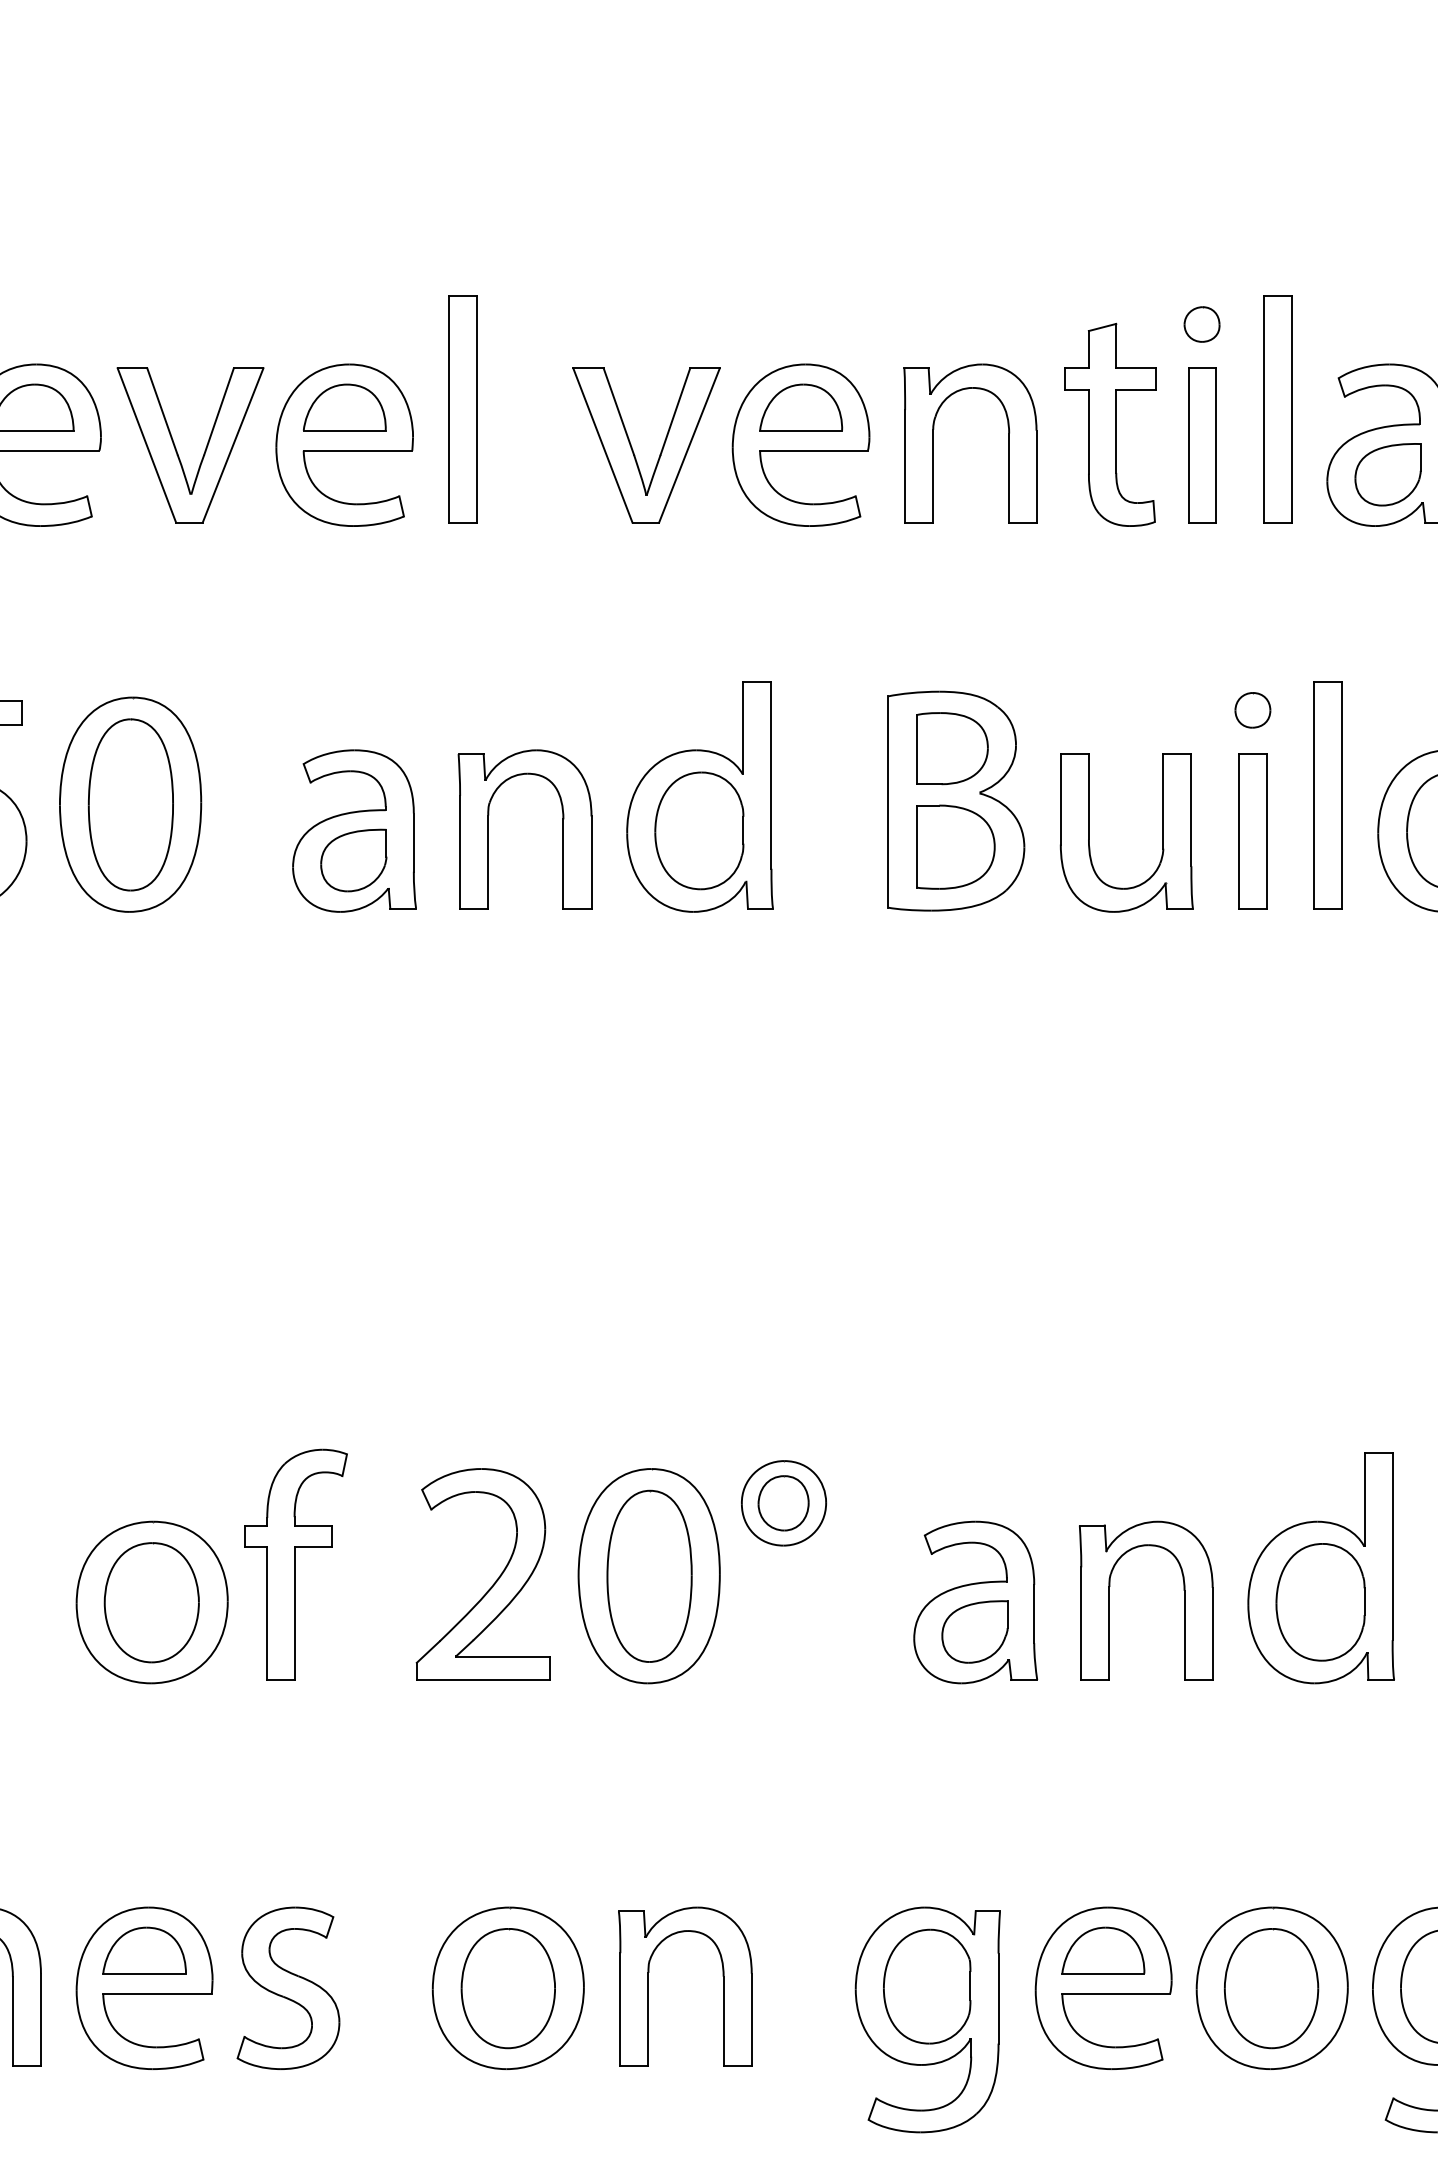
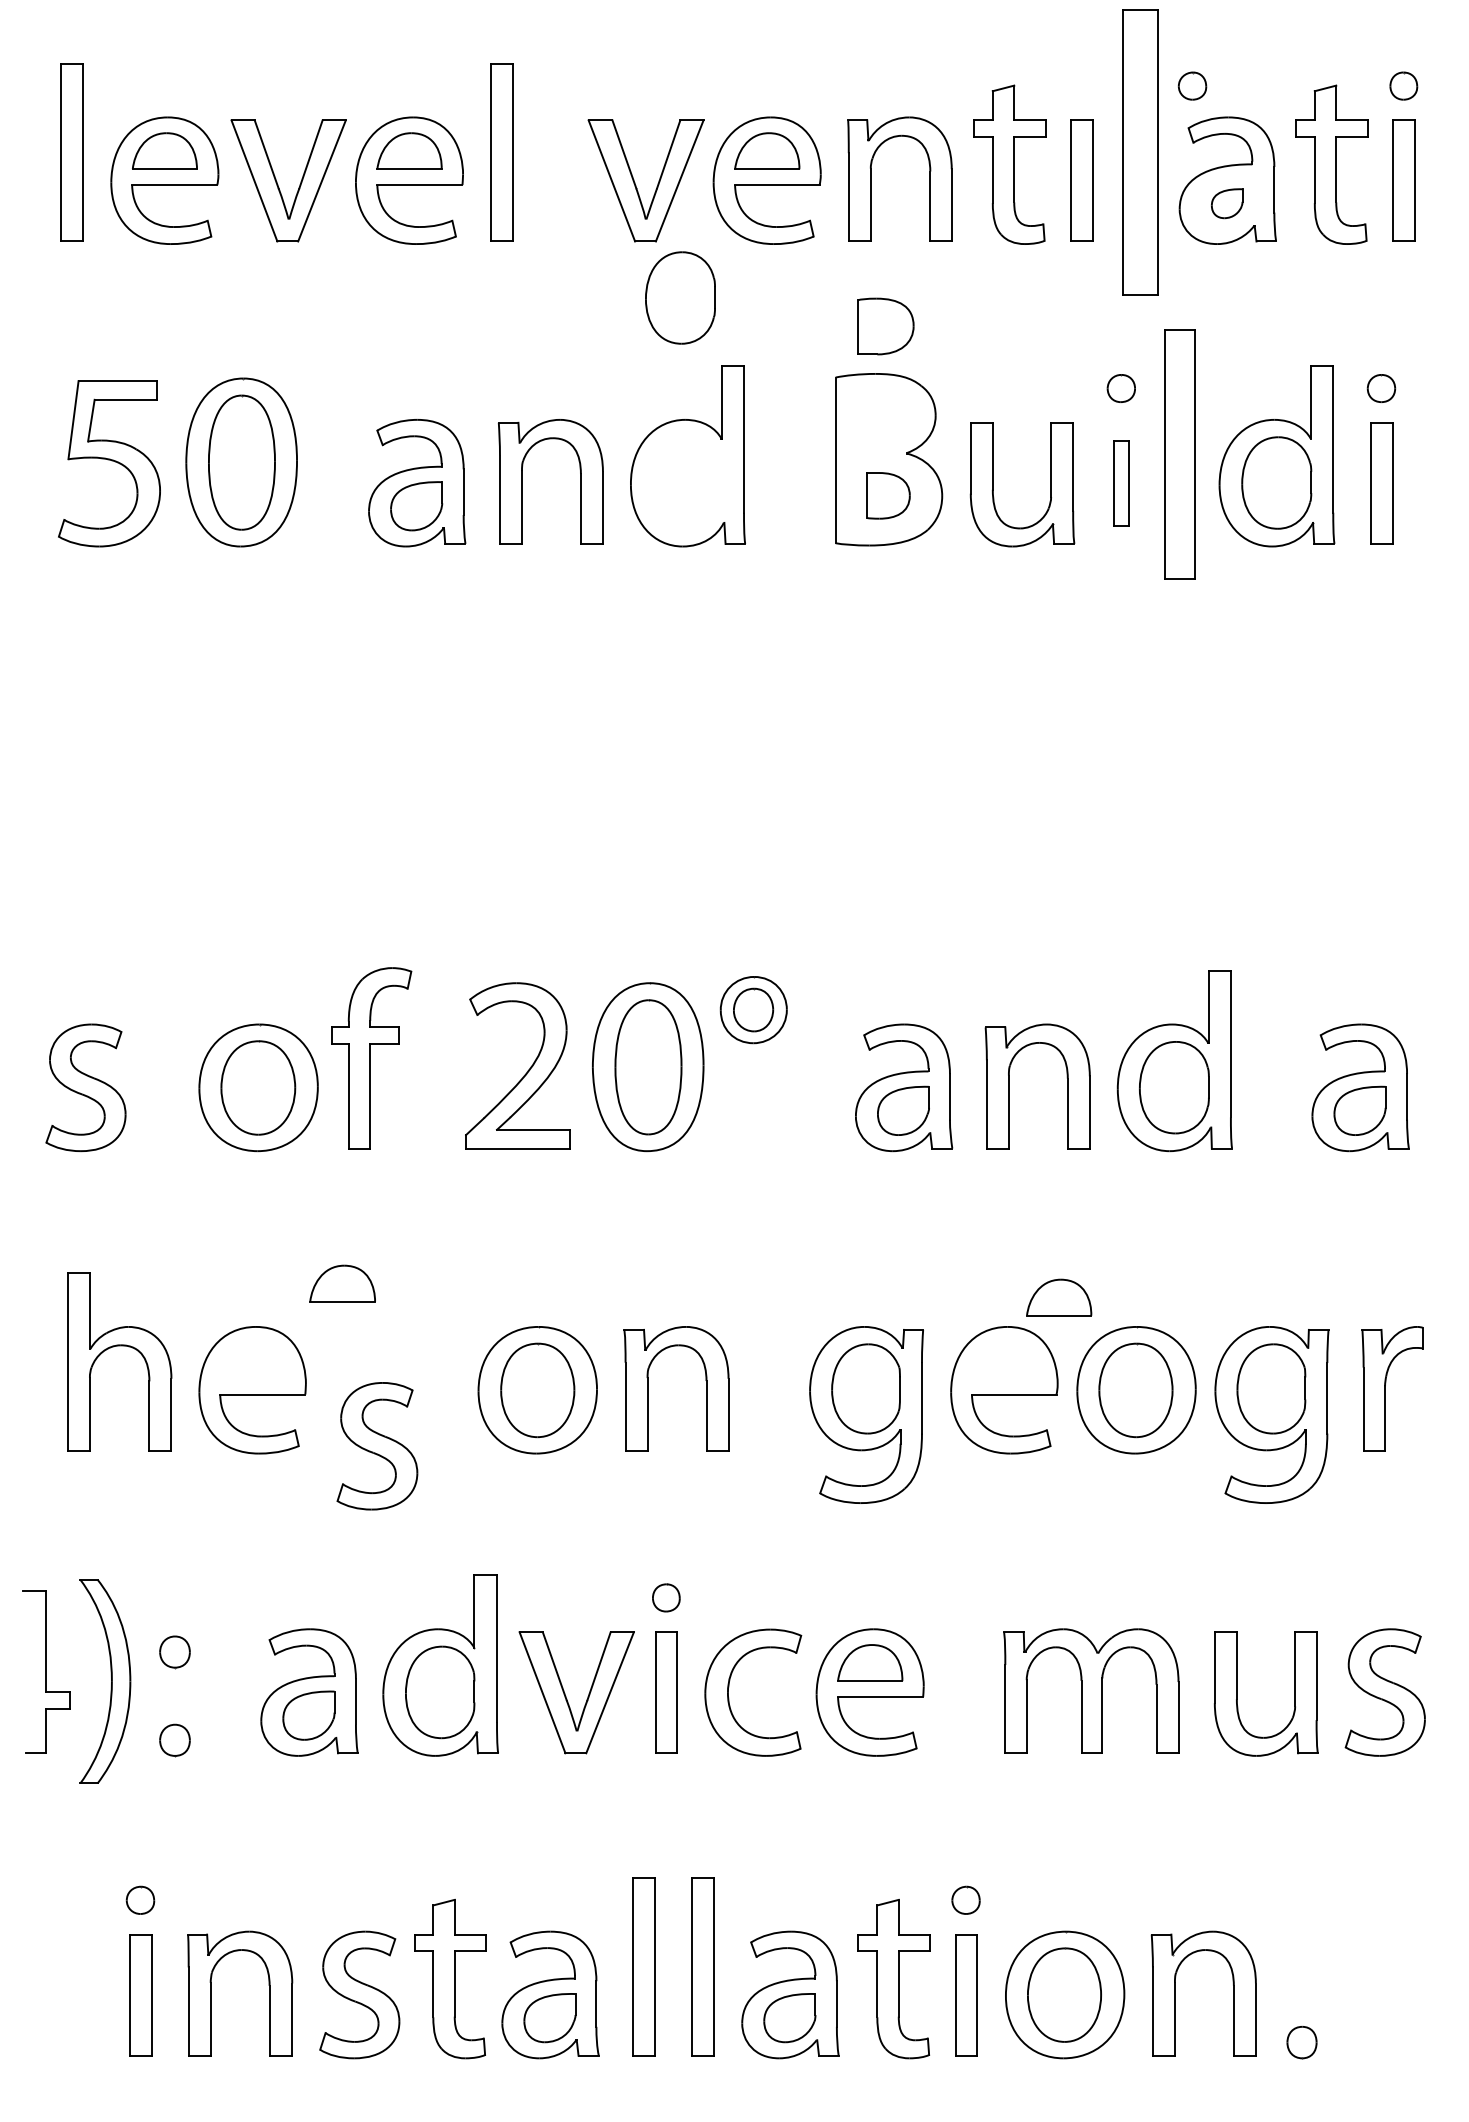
part: (1202, 323) -> (1192, 85), moved
part: (1277, 409) -> (1140, 152), size x1.6
part: (1387, 474) -> (1226, 203), size x0.6
part: (951, 748) -> (885, 326), moved
part: (1328, 794) -> (1180, 454), size x1.4
part: (699, 830) -> (680, 297), moved
part: (1253, 831) -> (1121, 483), size x0.7
part: (955, 846) -> (888, 495), size x0.7
part: (144, 1950) -> (342, 1283), moved
part: (1103, 1950) -> (1059, 1297), moved
part: (288, 1988) -> (377, 1446), moved

